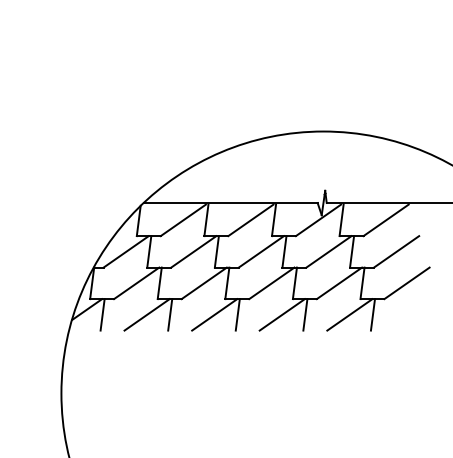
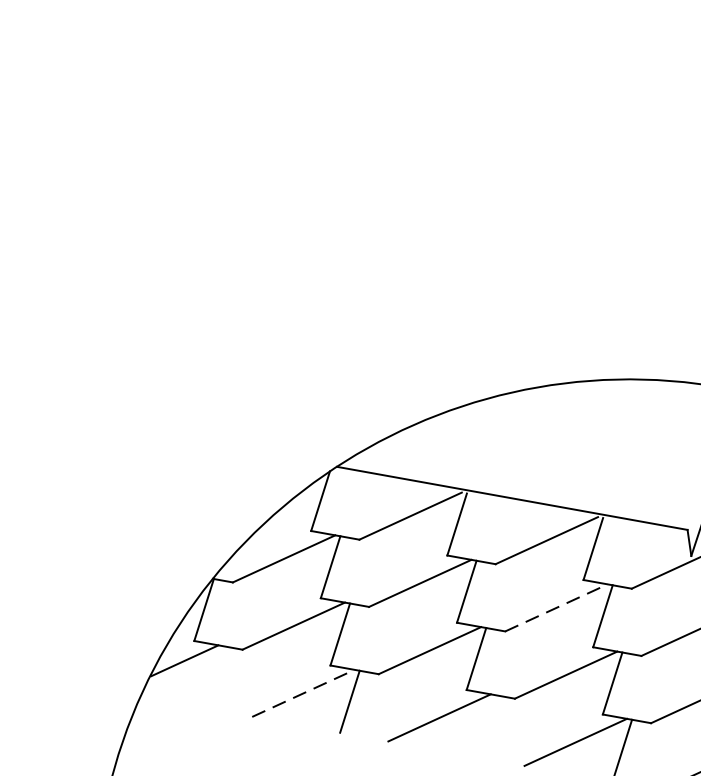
line: (261, 251) -> (556, 607), solid -> dashed
line: (102, 314) -> (213, 676), removed
line: (147, 314) -> (304, 692), solid -> dashed
line: (237, 314) -> (485, 725), removed

